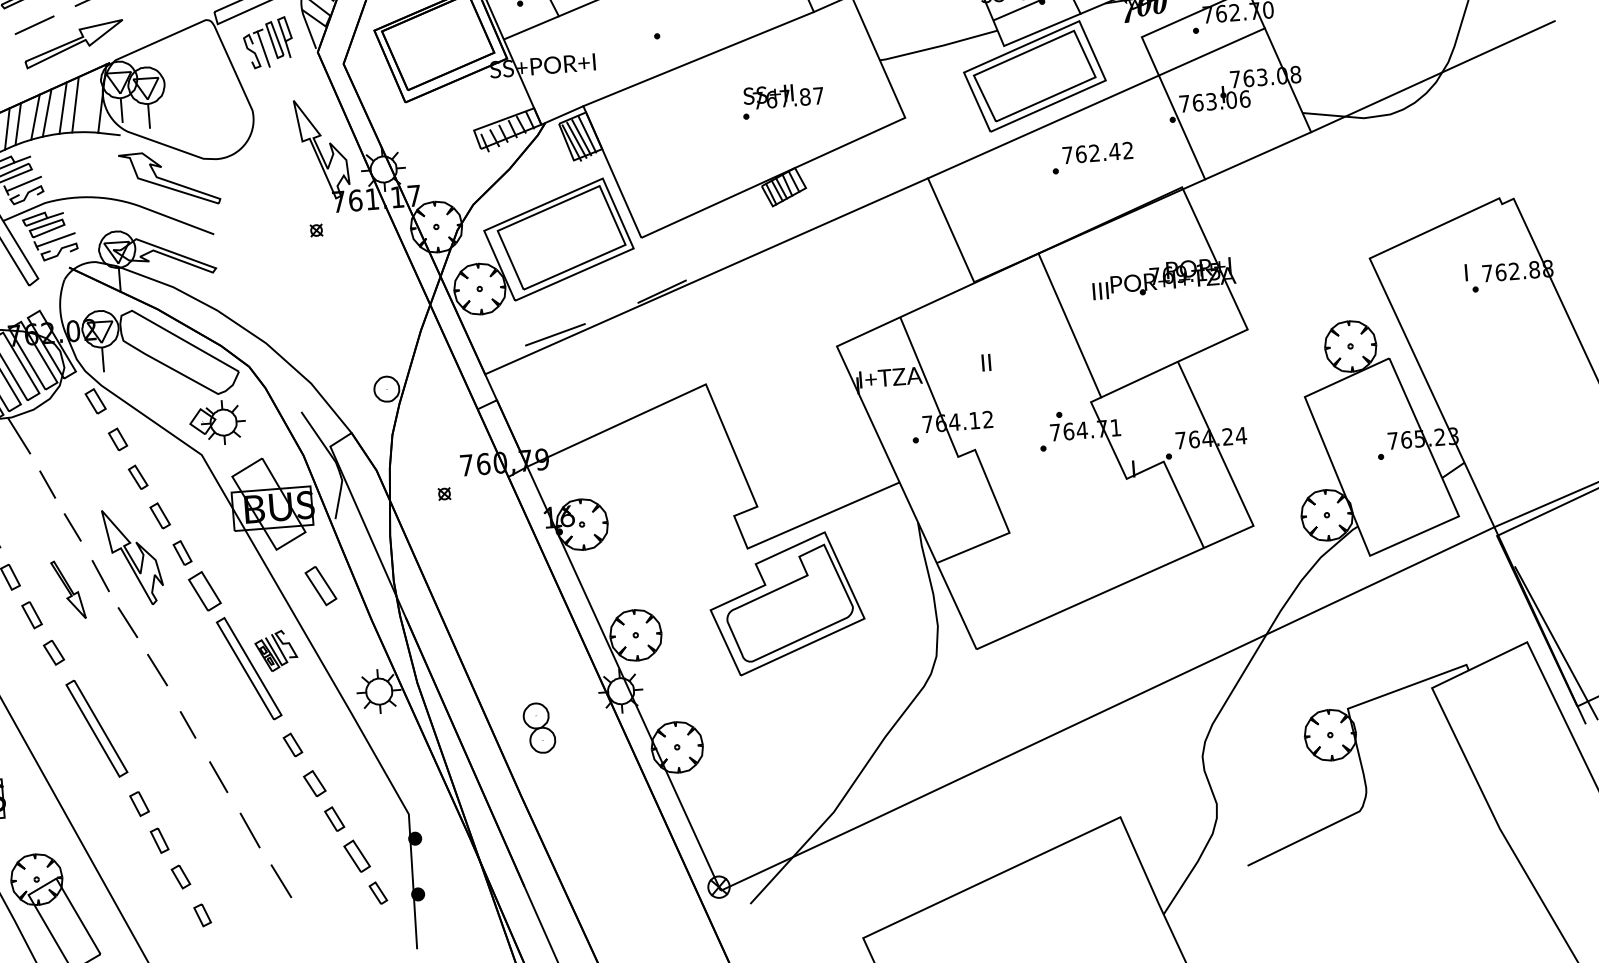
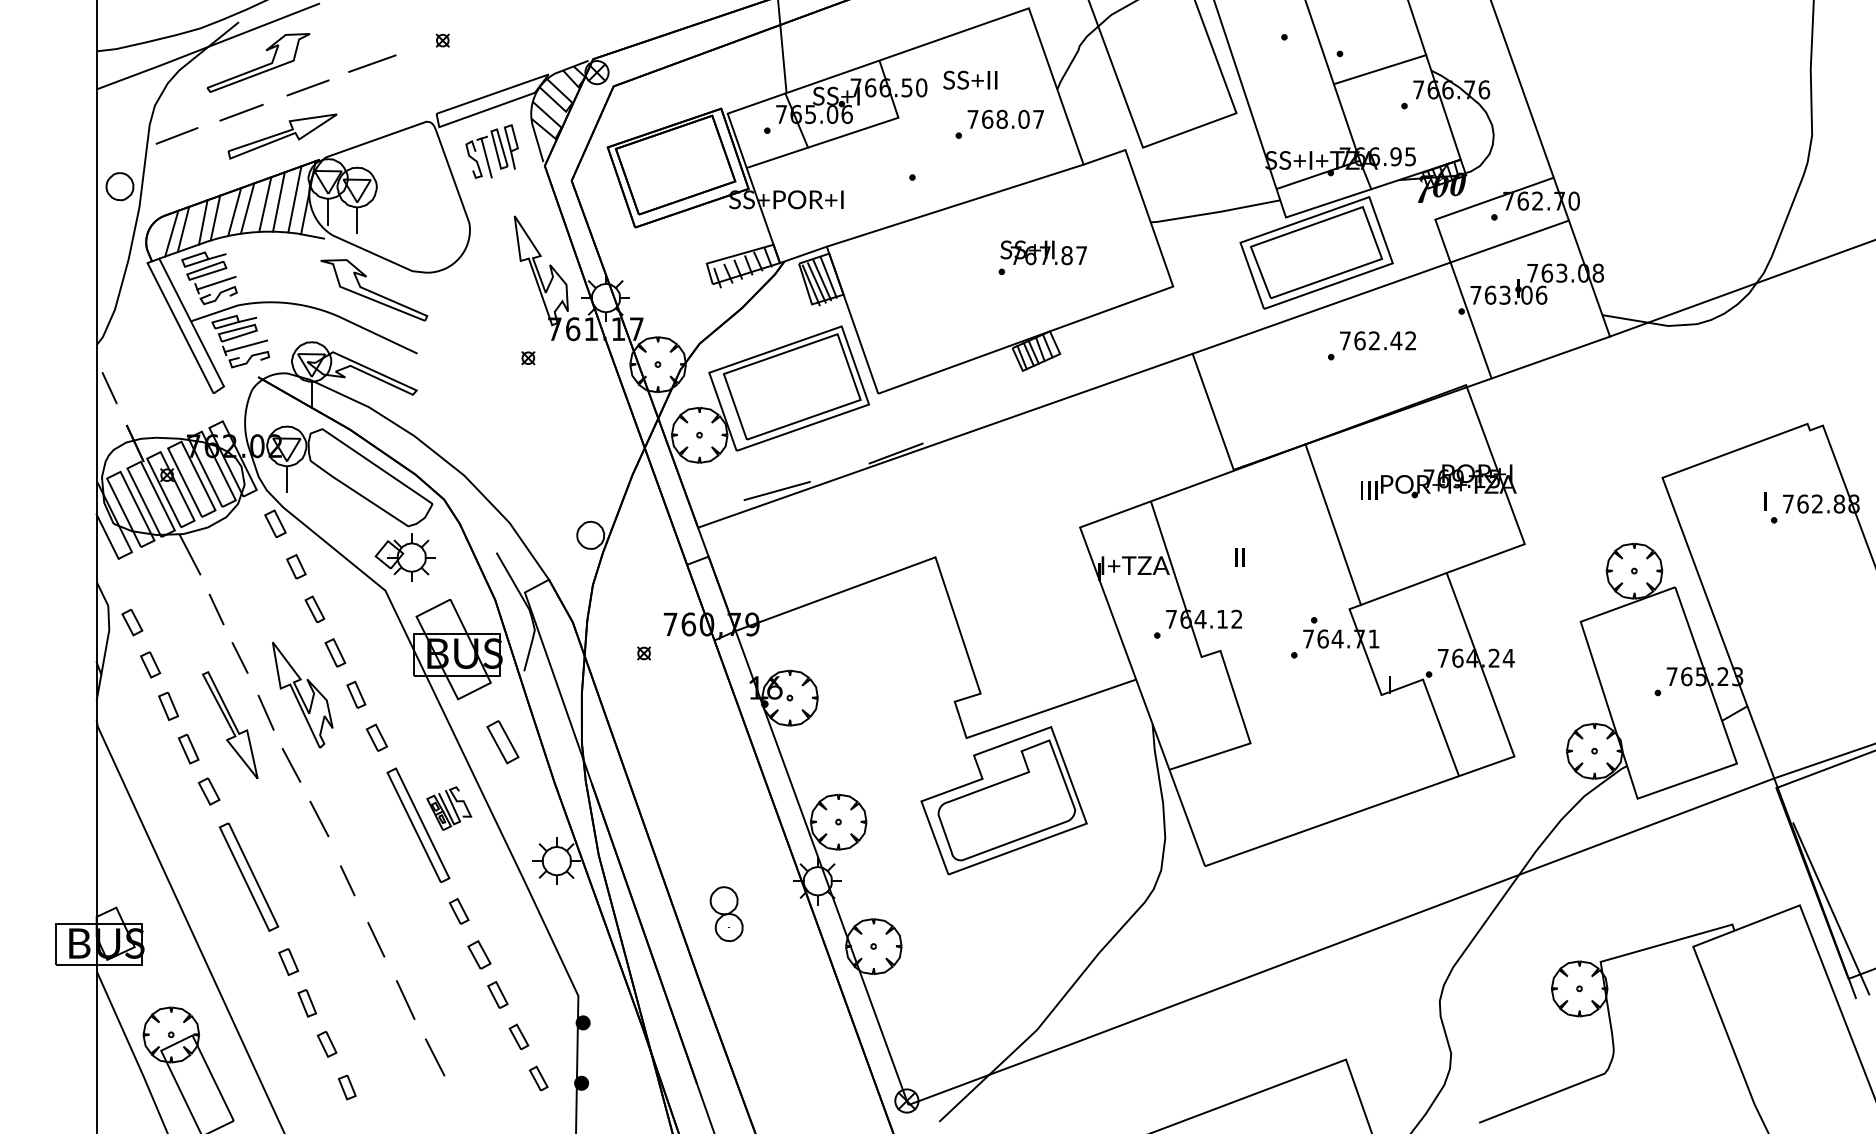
line: (89, 101) -> (294, 199), added
part: (67, 589) -> (229, 724), size x1.67
part: (204, 590) -> (376, 737), size x0.62
part: (356, 855) -> (518, 1036), size x0.71

